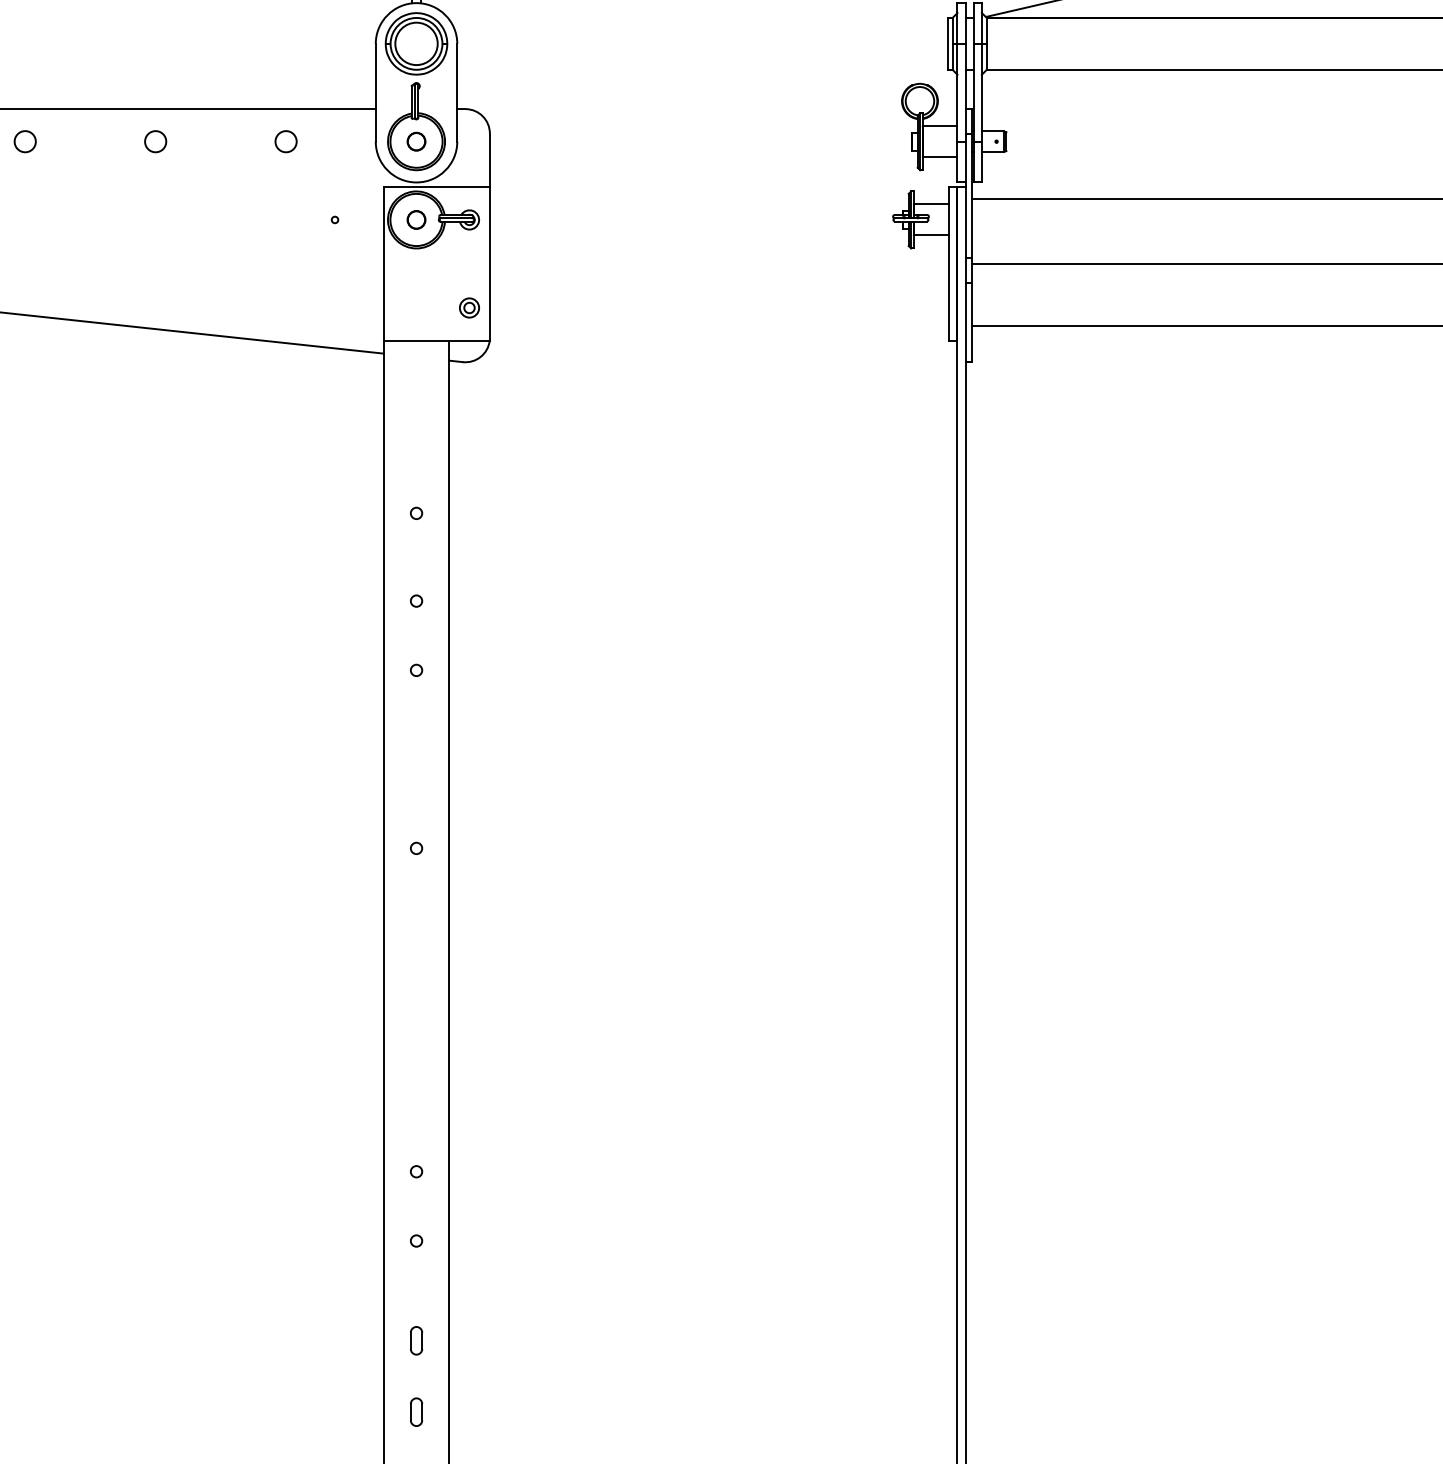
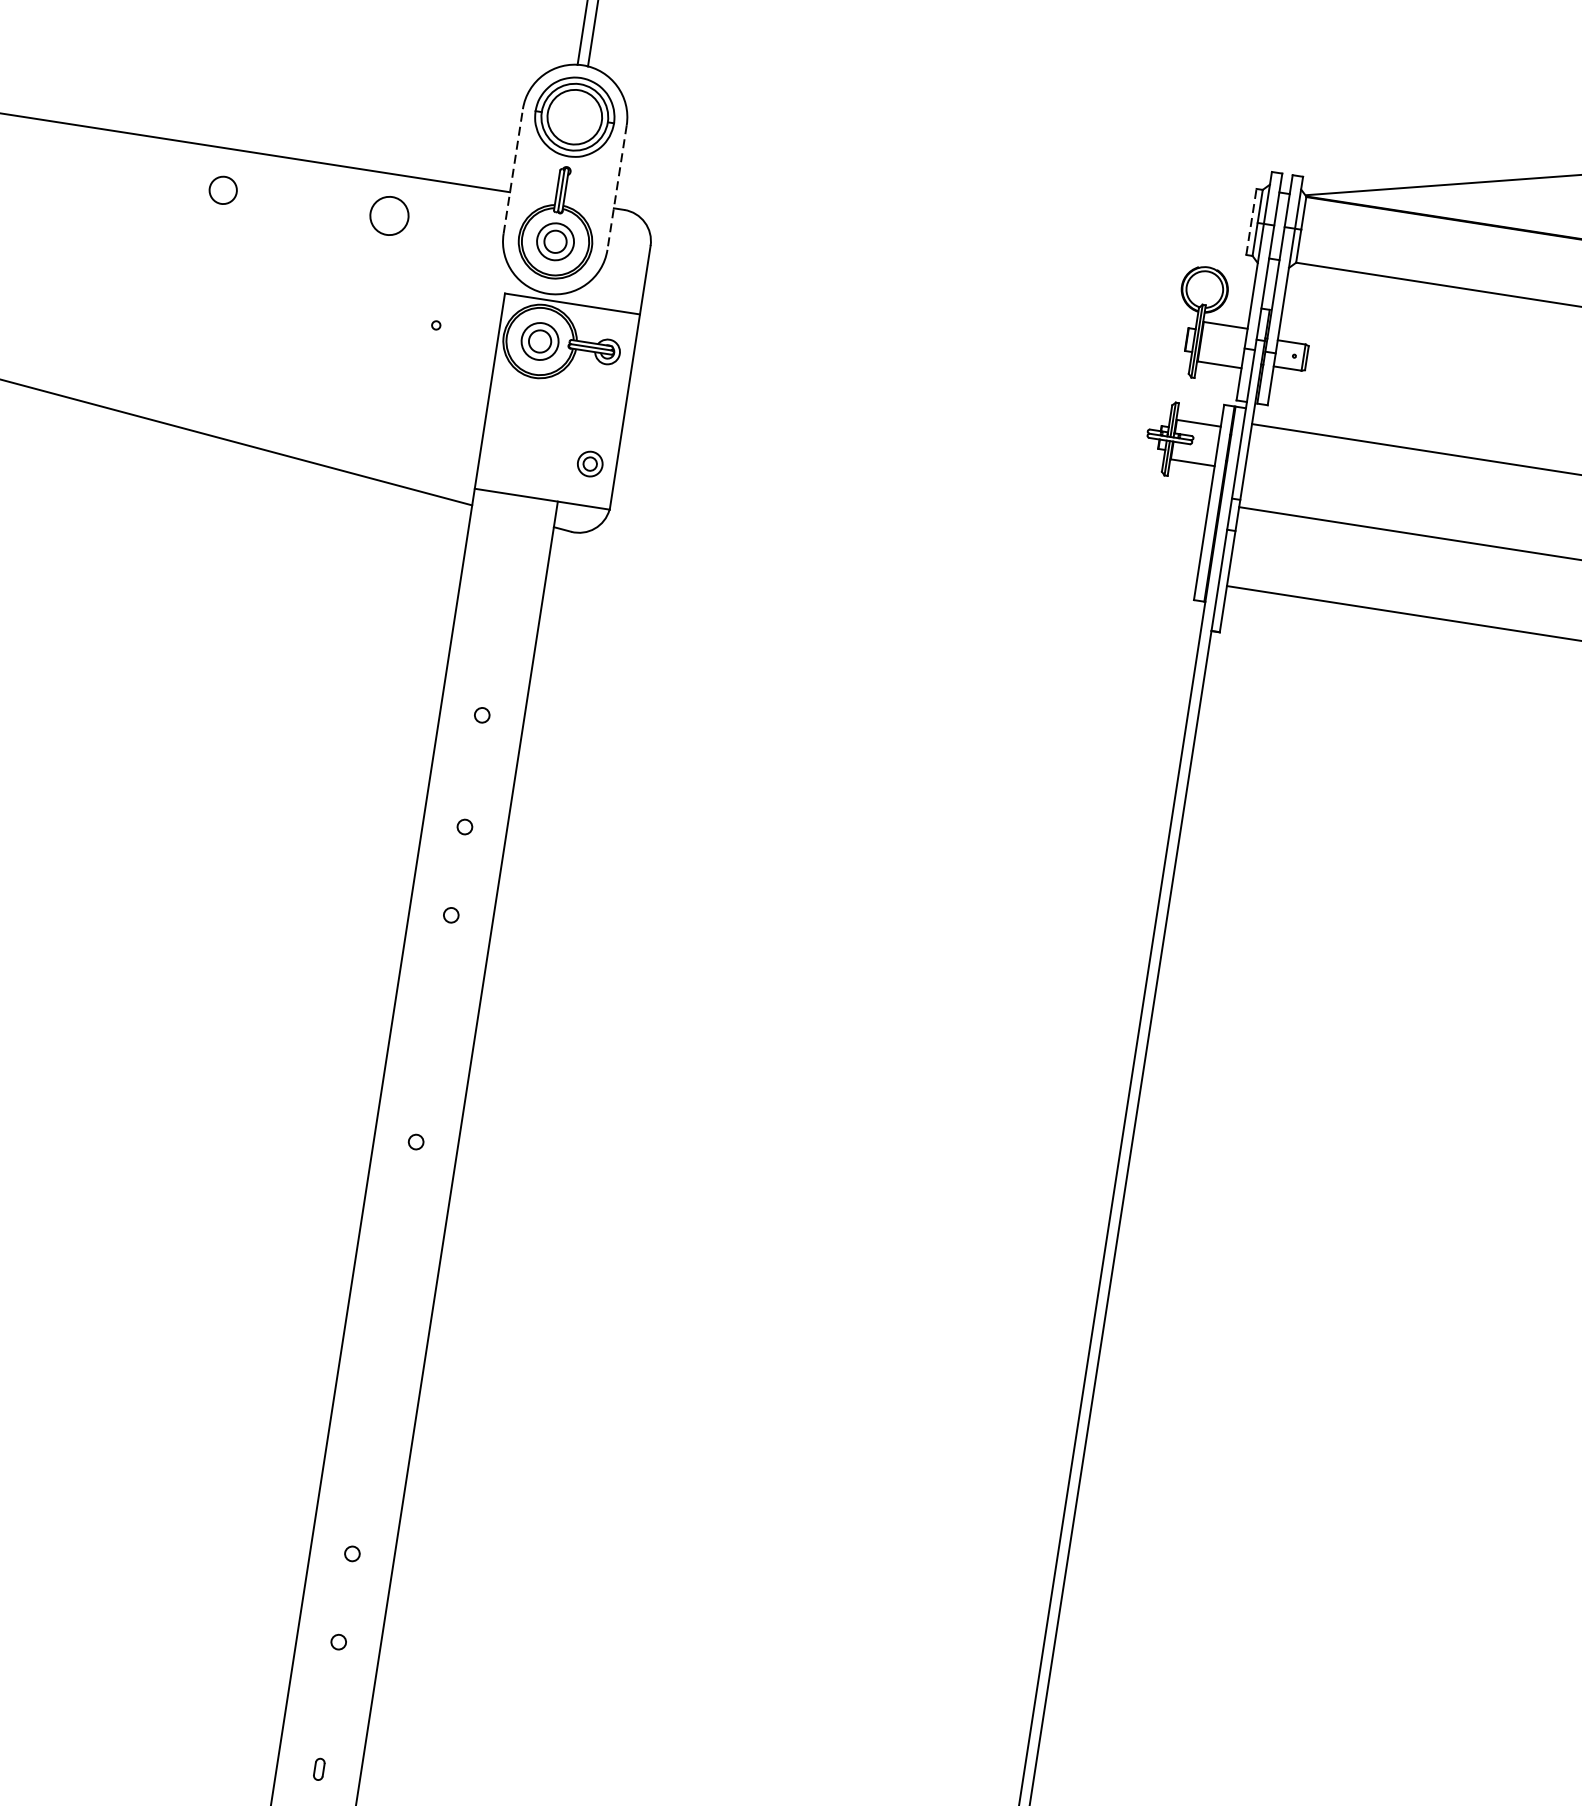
line: (947, 43) -> (1251, 221), solid -> dashed
line: (375, 92) -> (512, 171), solid -> dashed
line: (457, 92) -> (617, 187), solid -> dashed
circle: (24, 141) -> (56, 164), removed
circle: (285, 141) -> (388, 215), size x1.4
circle: (416, 141) -> (555, 241), size x1.6
circle: (416, 219) -> (540, 340), size x1.6
part: (416, 1340) -> (319, 1768), size x0.6

